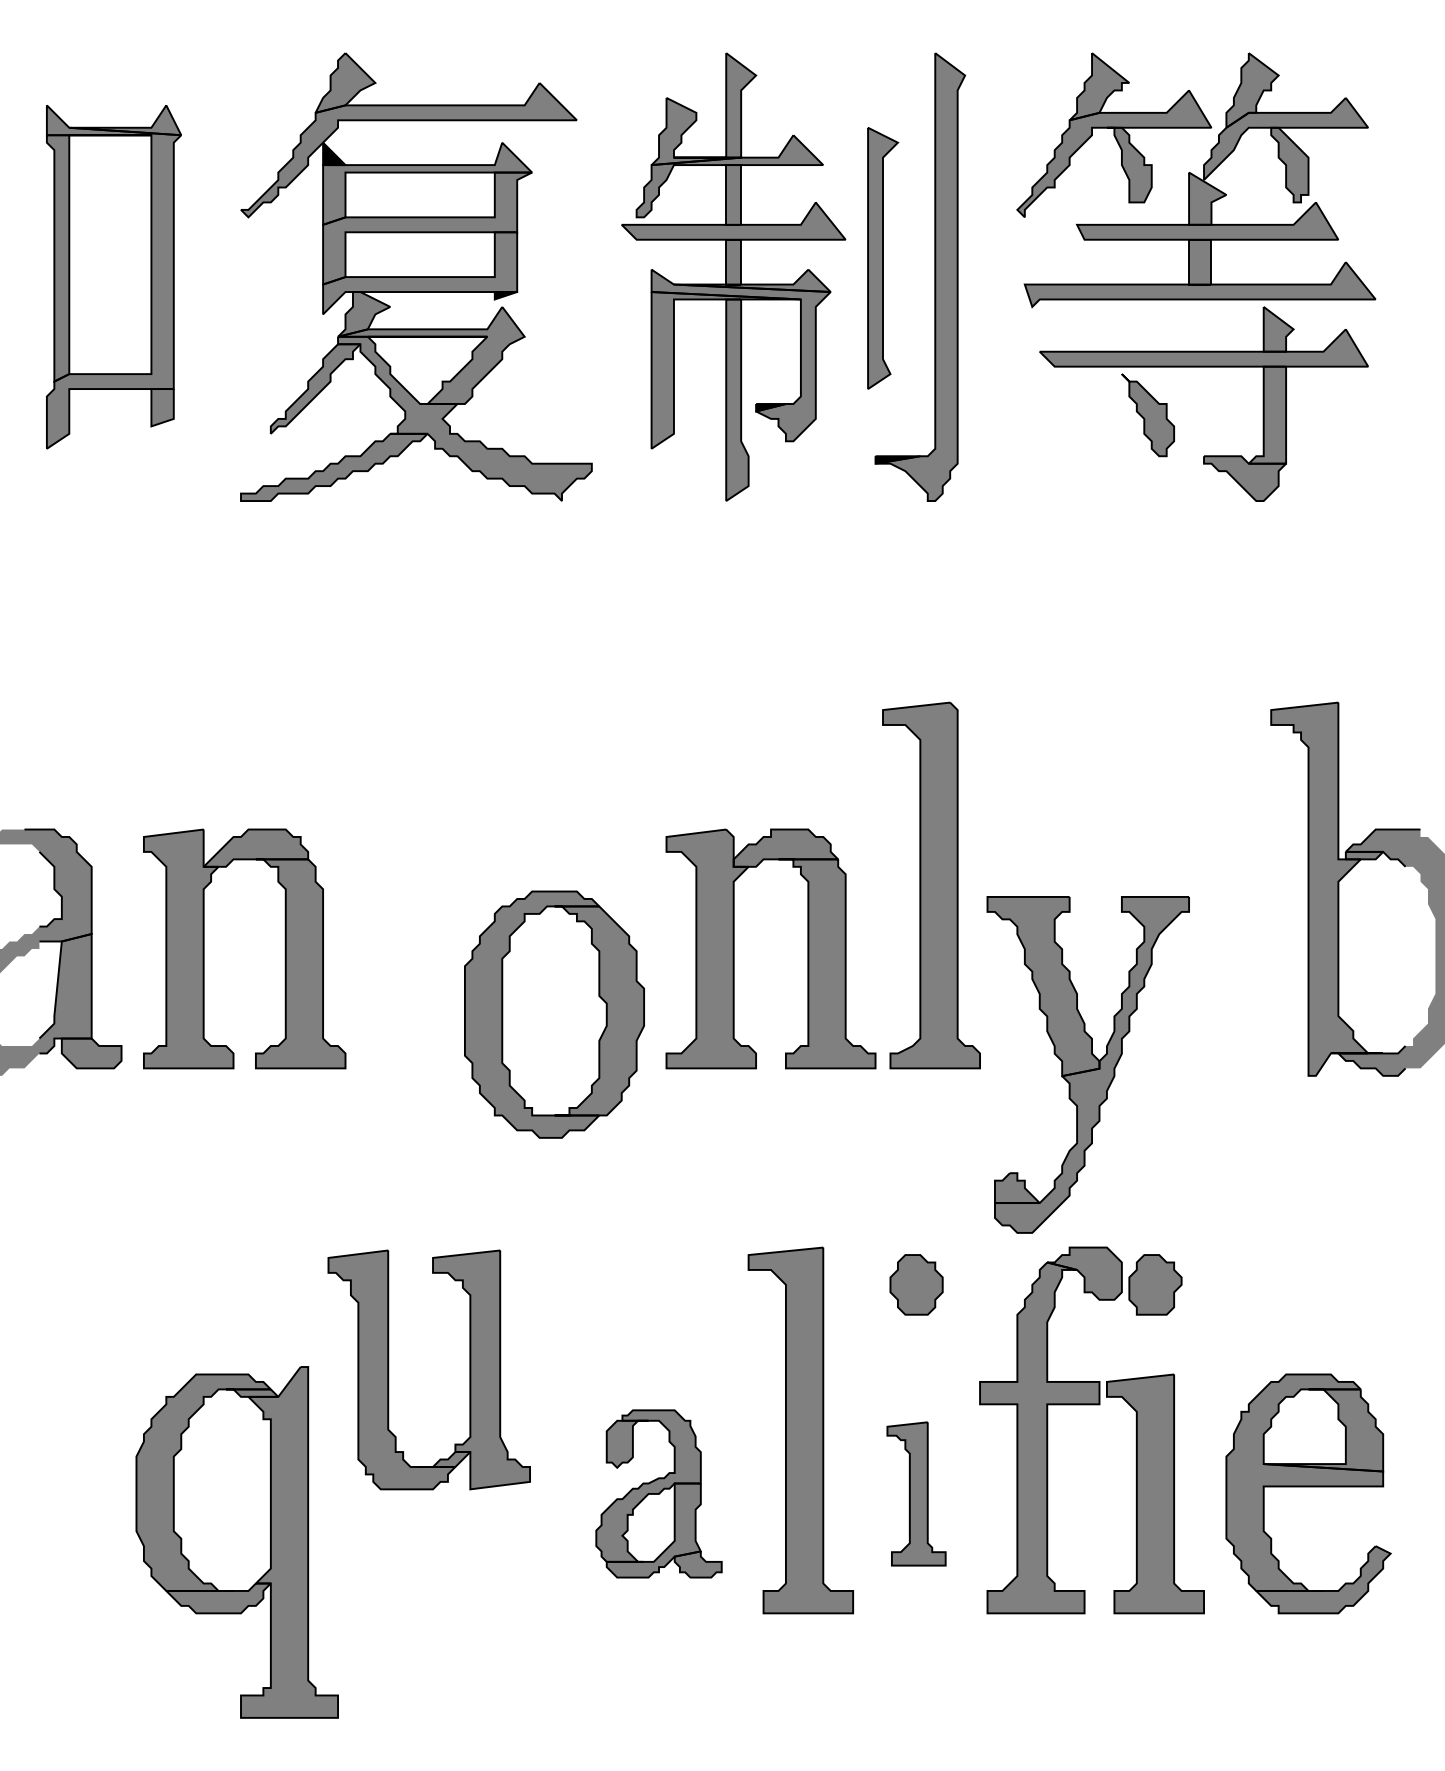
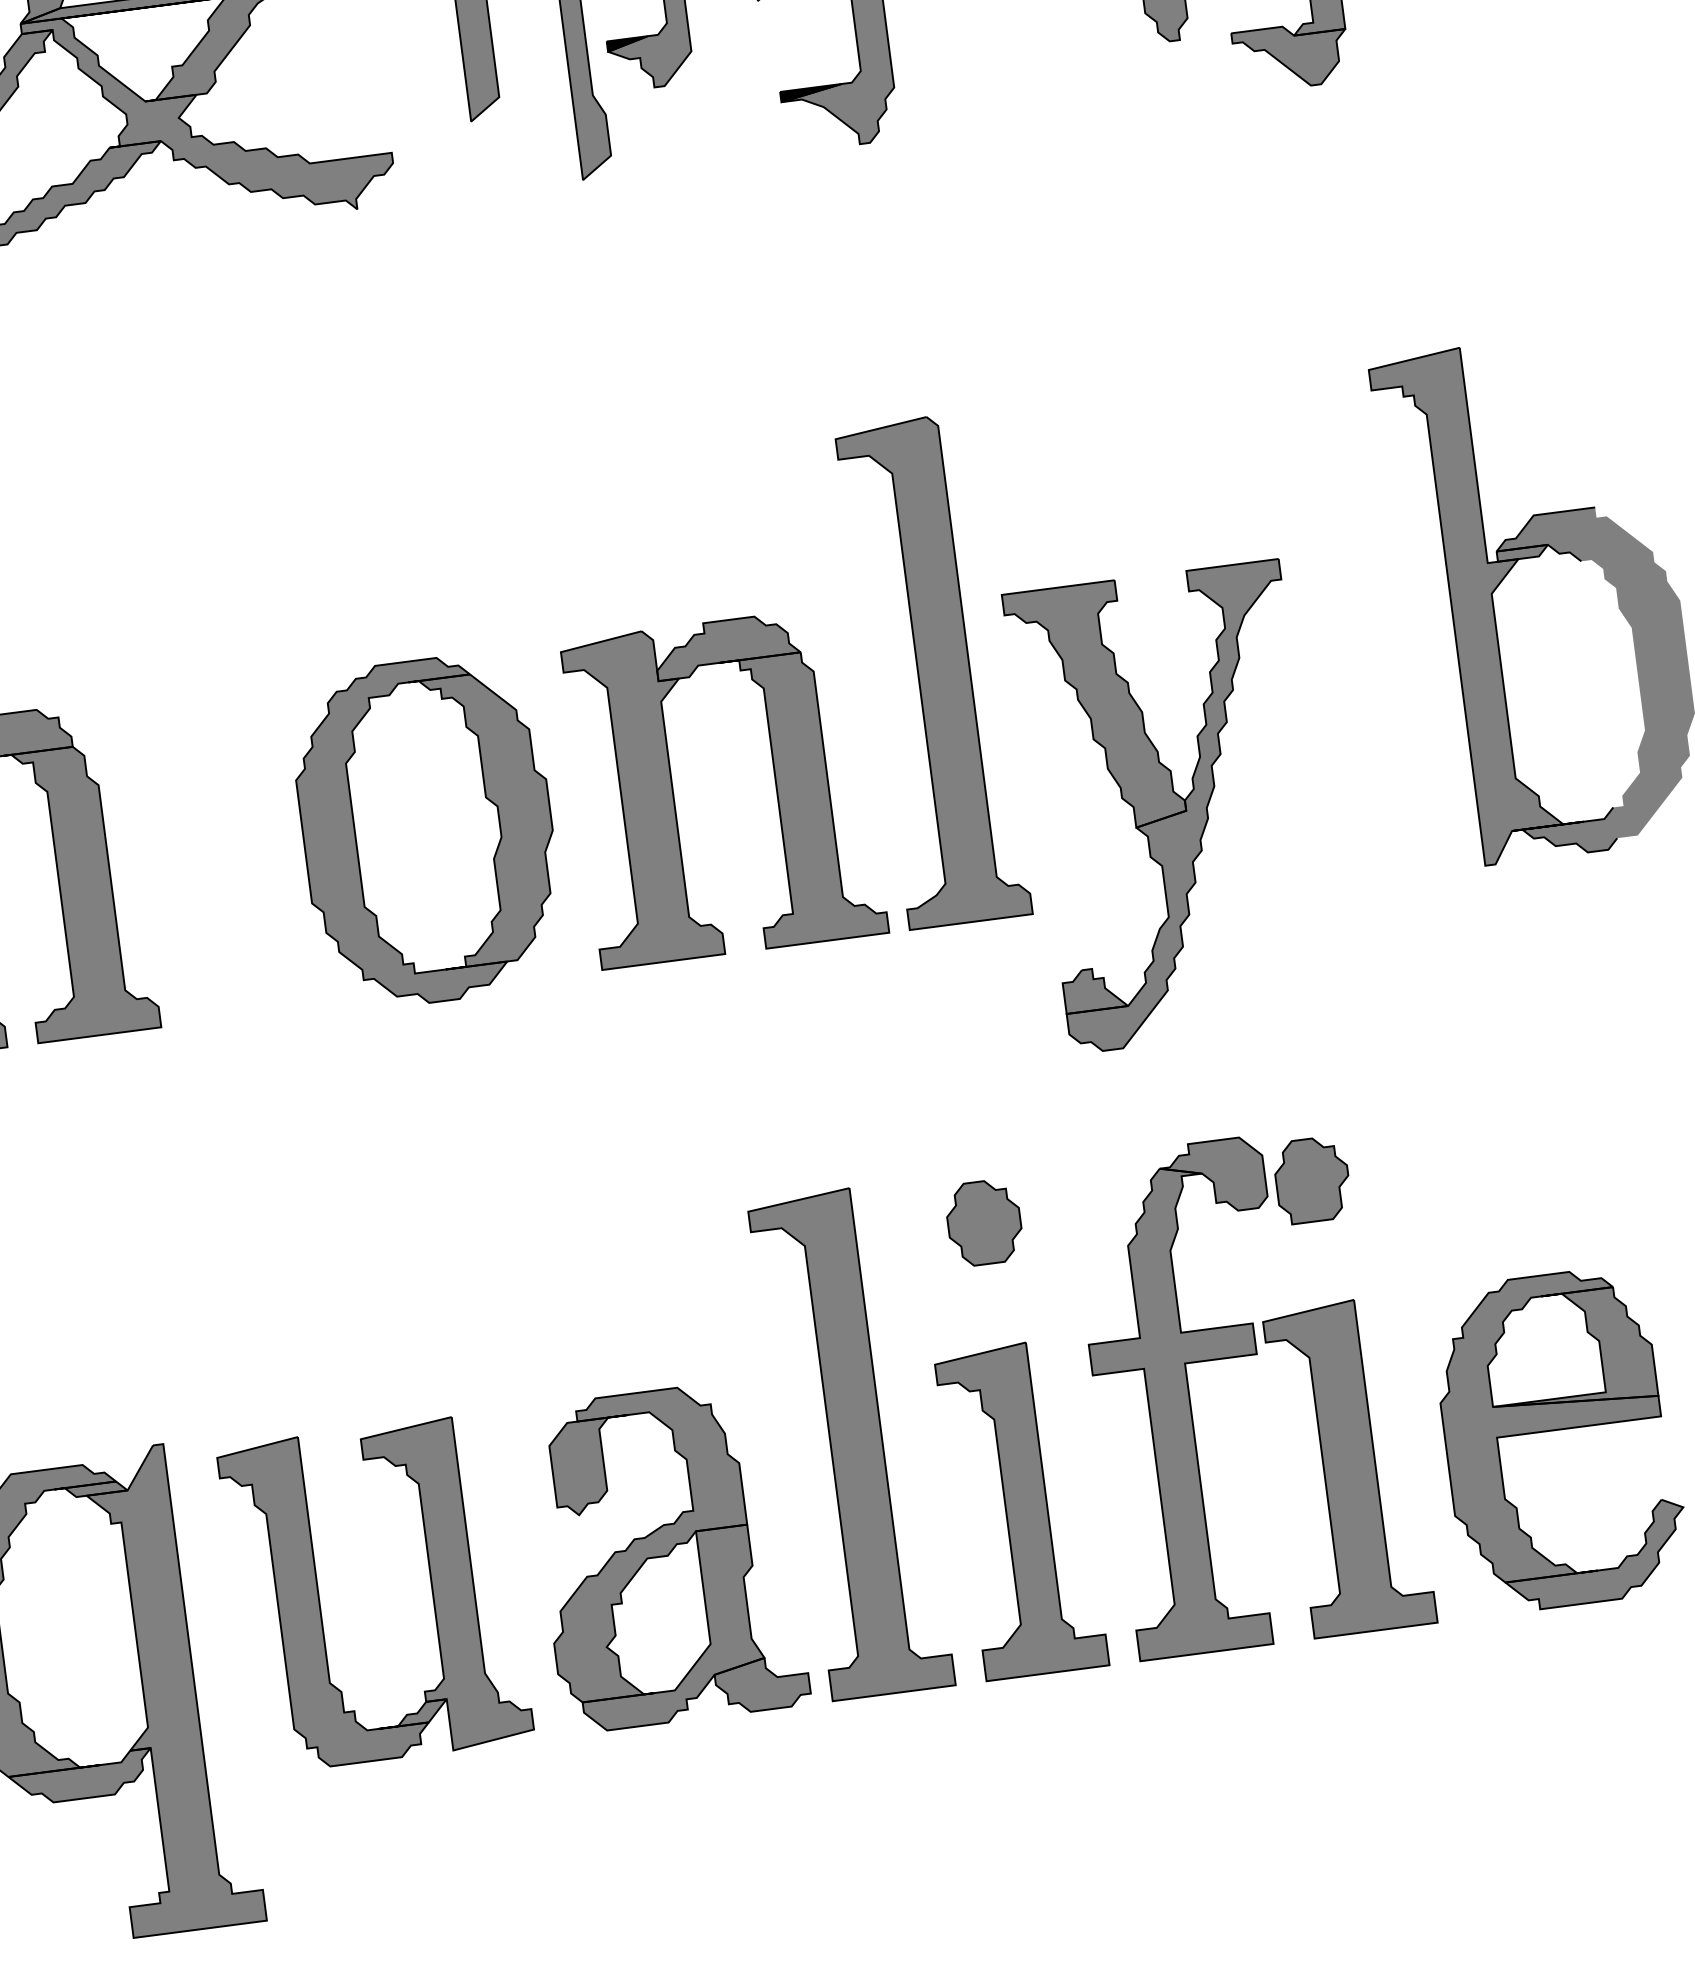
part: (554, 1014) -> (427, 830), moved
part: (1087, 1064) -> (1169, 807), moved
part: (389, 1369) -> (320, 1600), moved
part: (658, 1493) -> (667, 1555), size x1.43
part: (916, 1493) -> (1021, 1509), size x1.67

